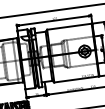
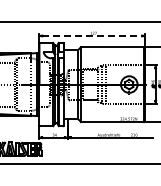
line: (54, 20) -> (92, 35), solid -> dashed

